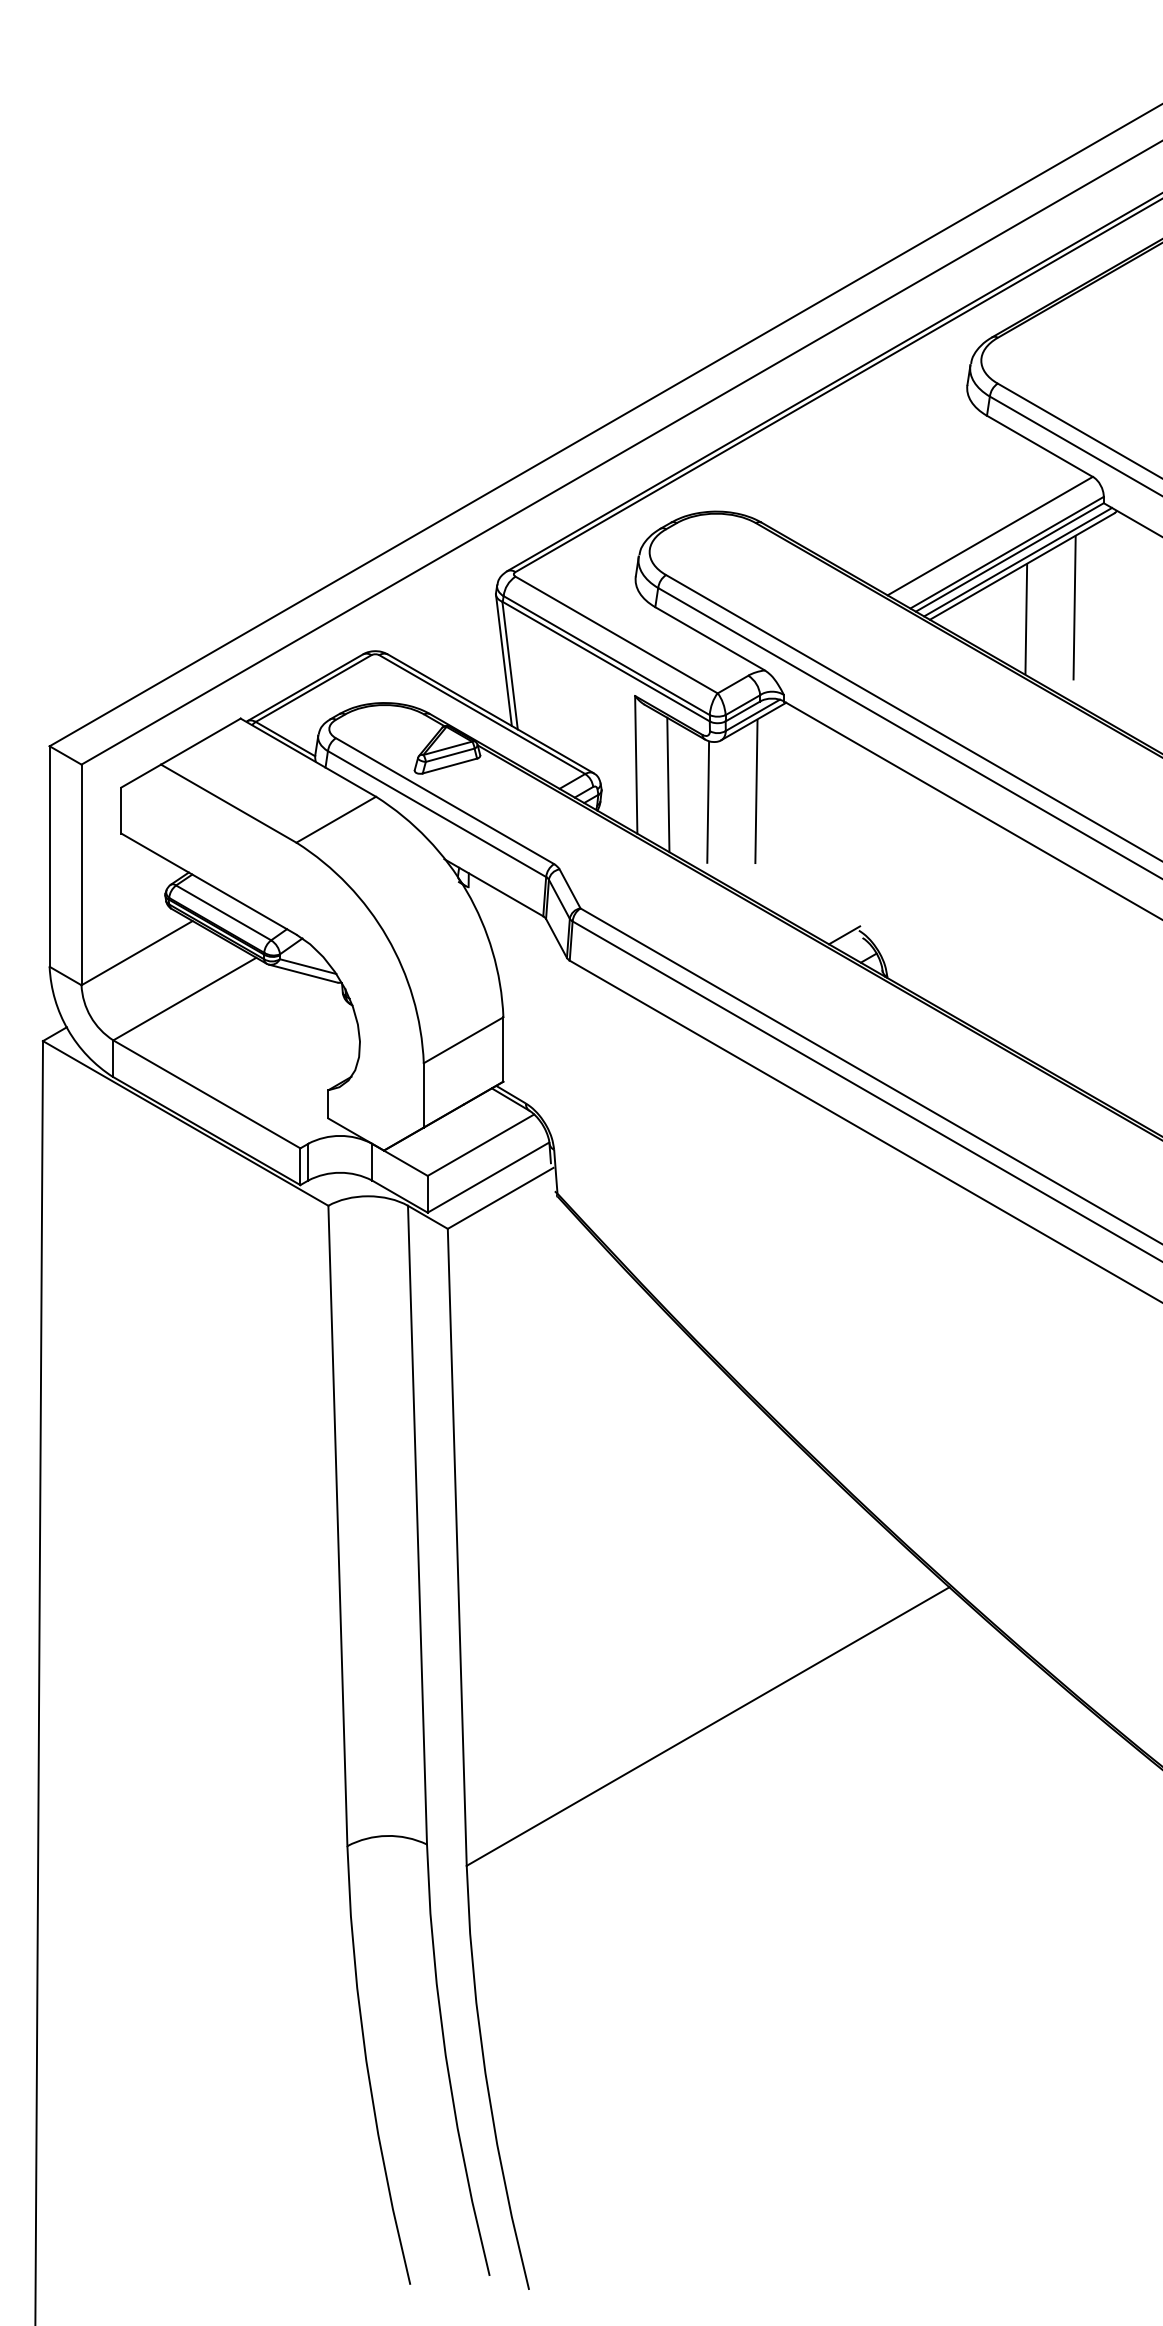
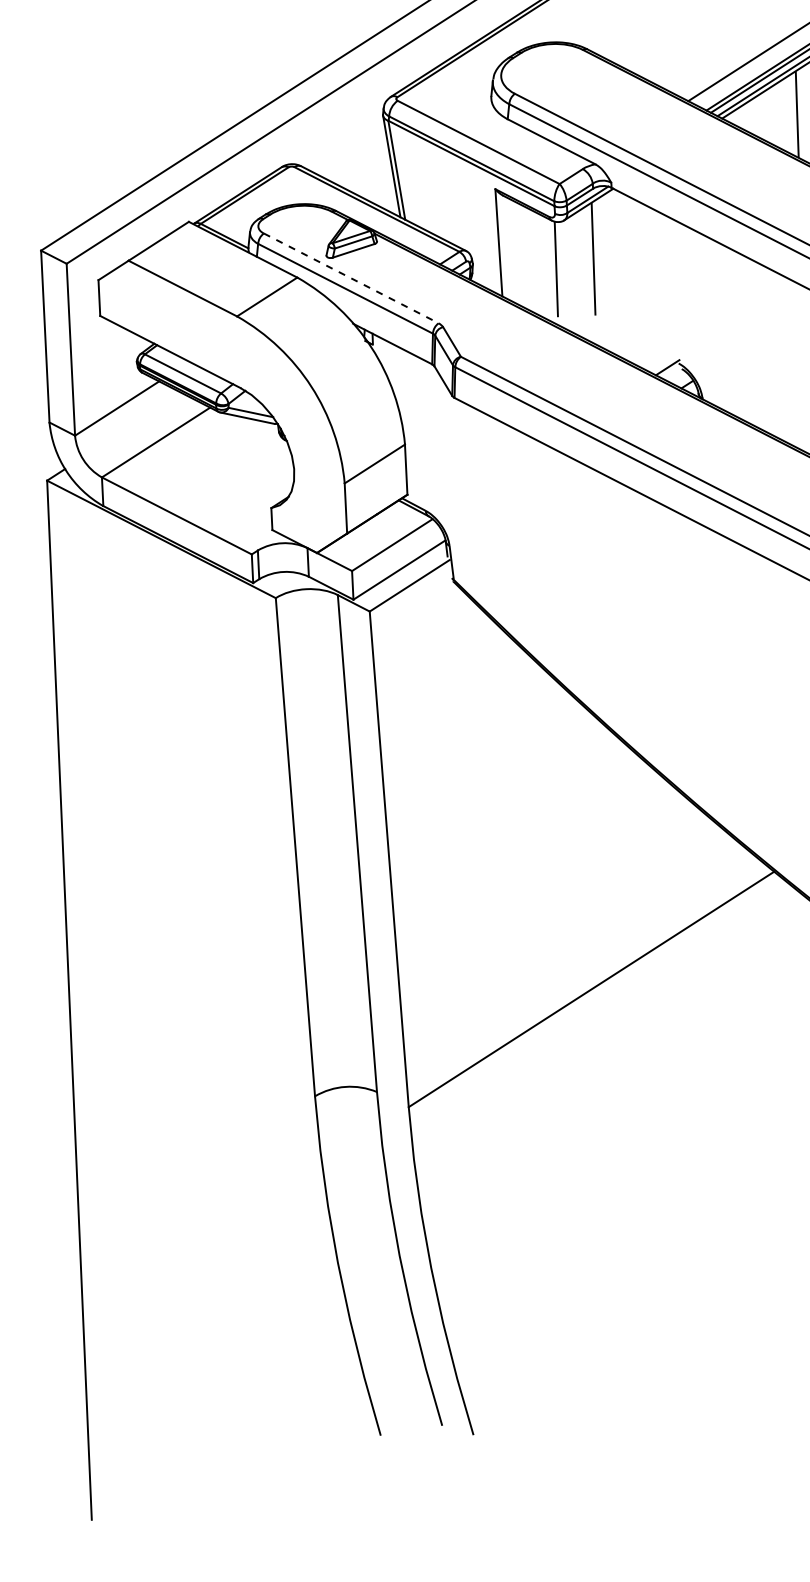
line: (668, 784) -> (524, 256), removed
line: (444, 801) -> (350, 278), solid -> dashed

